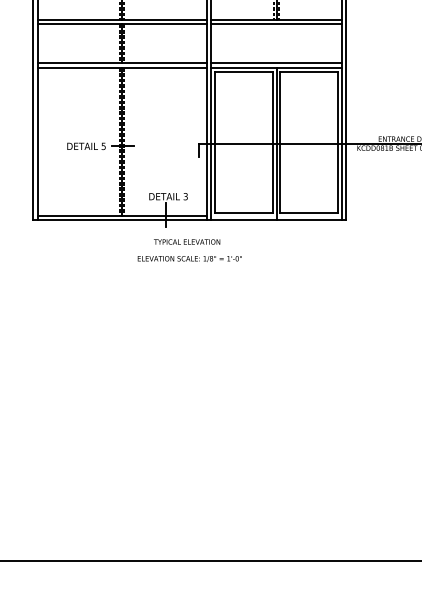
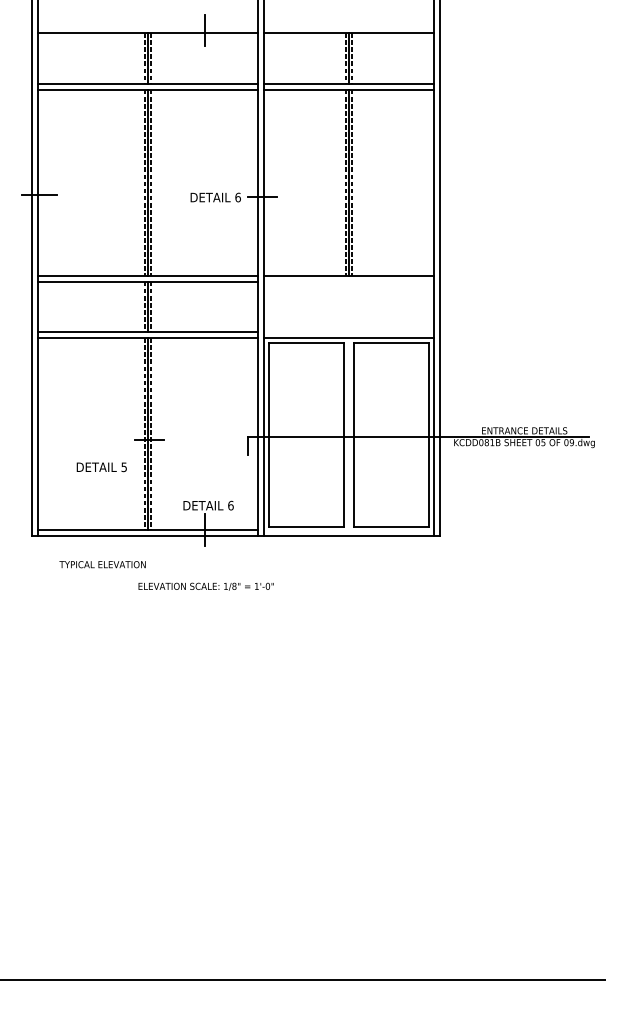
line: (276, 24) -> (348, 281), removed
line: (276, 63) -> (348, 332), removed
line: (276, 144) -> (349, 437), removed
text: (86, 146) -> (101, 467), moved
text: (185, 196) -> (230, 505), 3 -> 6
text: (186, 241) -> (102, 564), moved
text: (189, 258) -> (205, 586), moved

